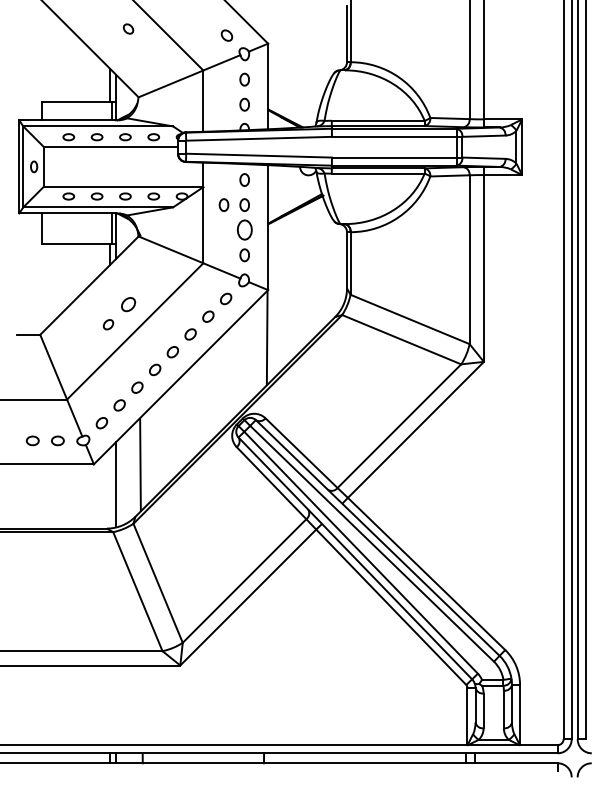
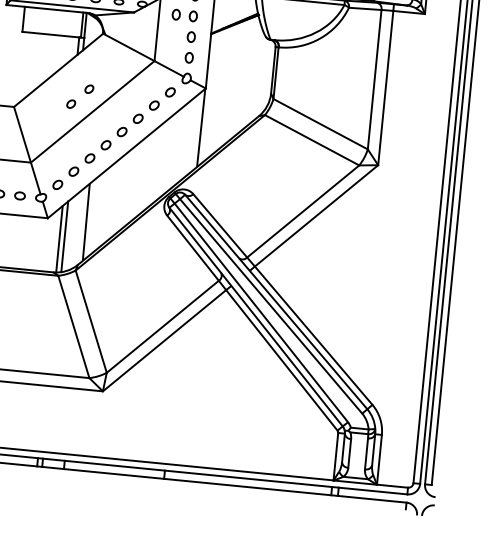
part: (244, 230) -> (191, 37), size x0.62
part: (128, 304) -> (89, 89), size x0.71
line: (110, 487) -> (59, 238), added

